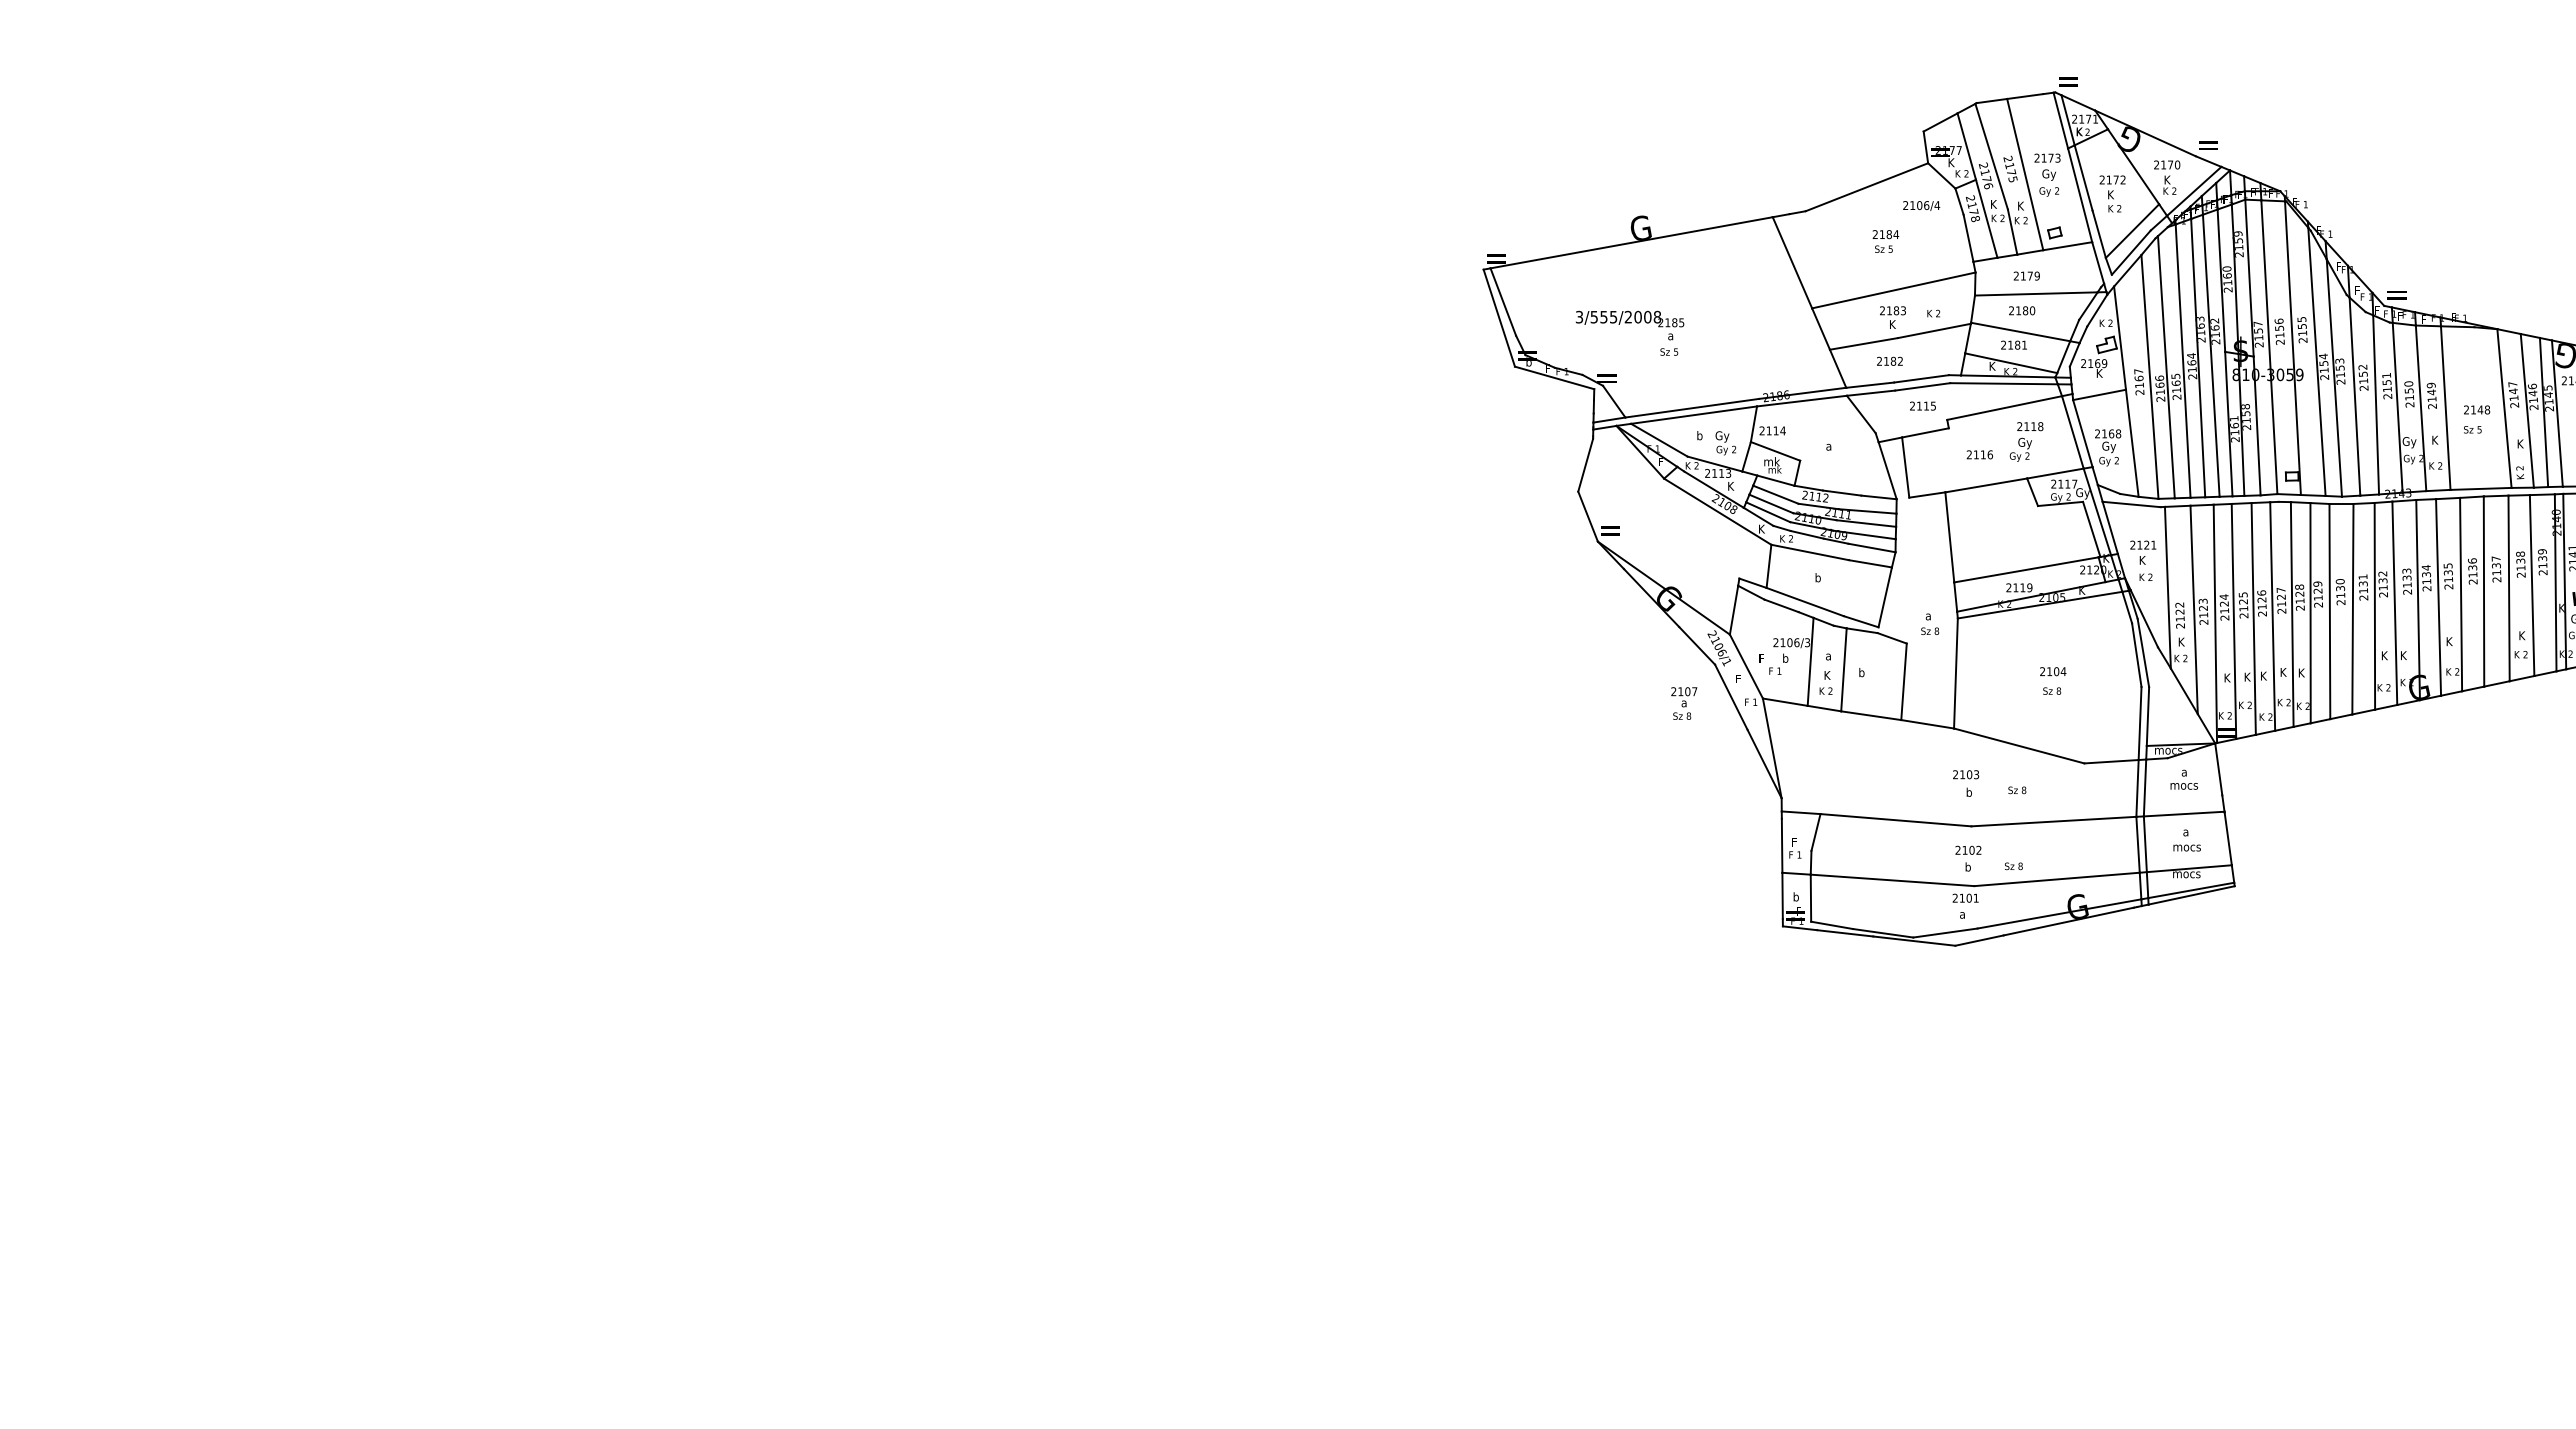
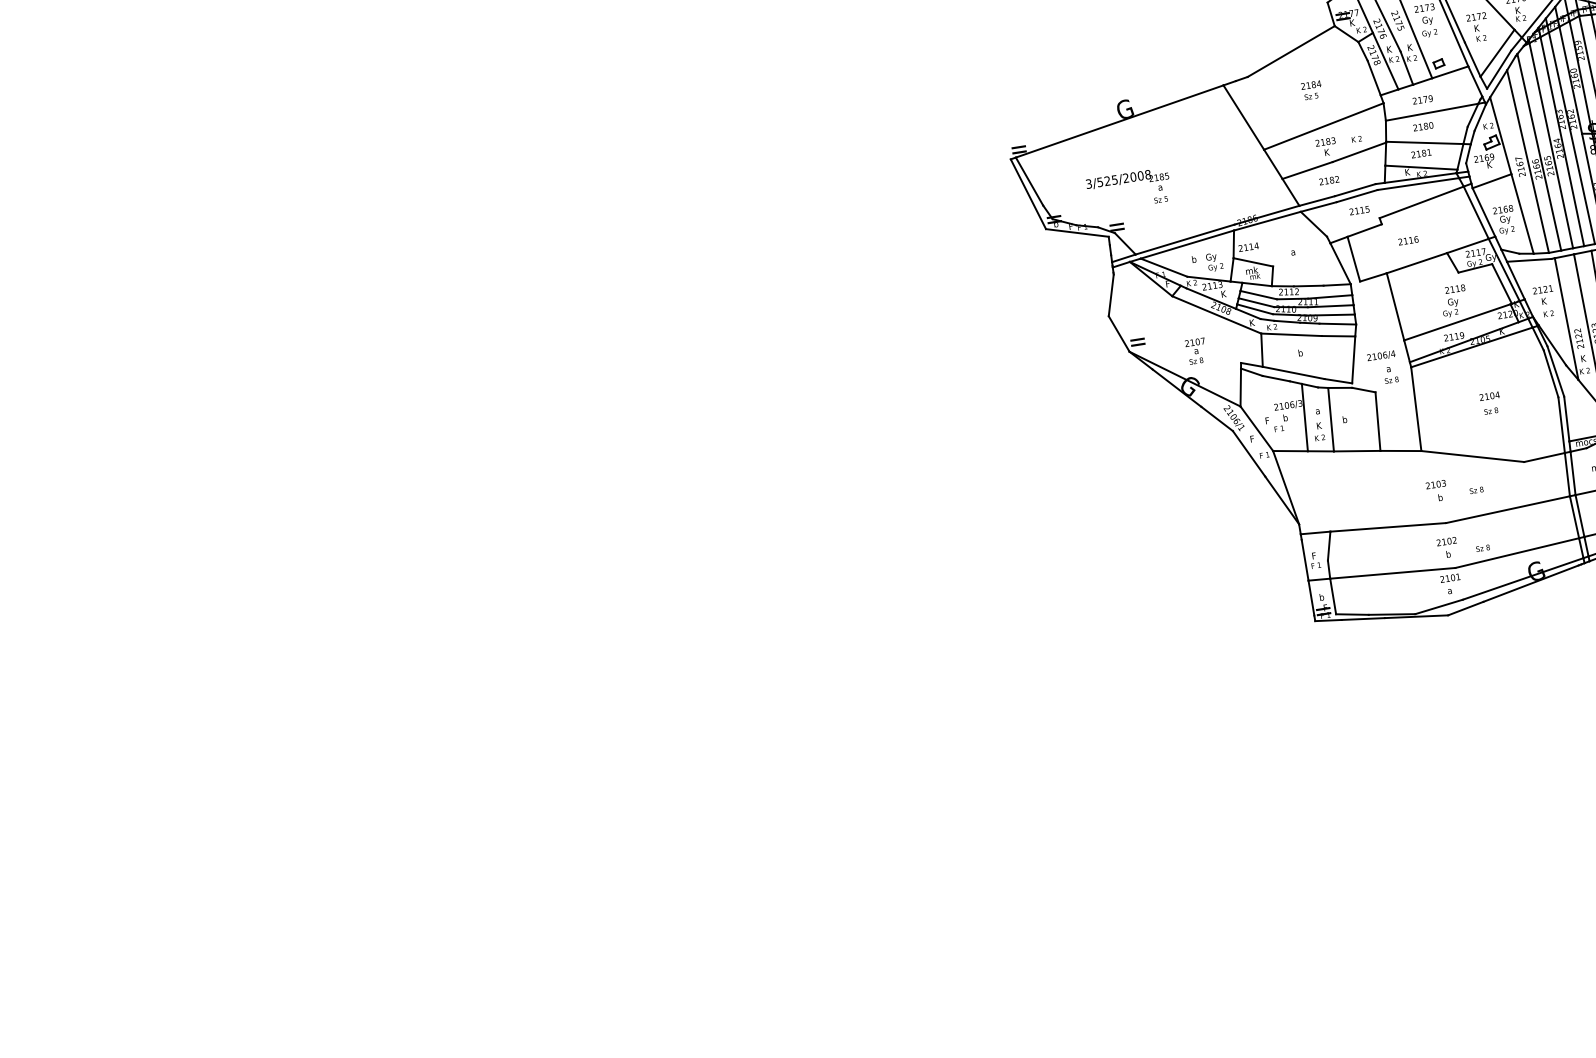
text: (1921, 205) -> (1381, 355), moved
text: (1603, 316) -> (1107, 180), 3/555/2008 -> 3/525/2008
text: (2026, 441) -> (1454, 300), moved
text: (1684, 703) -> (1196, 351), moved

